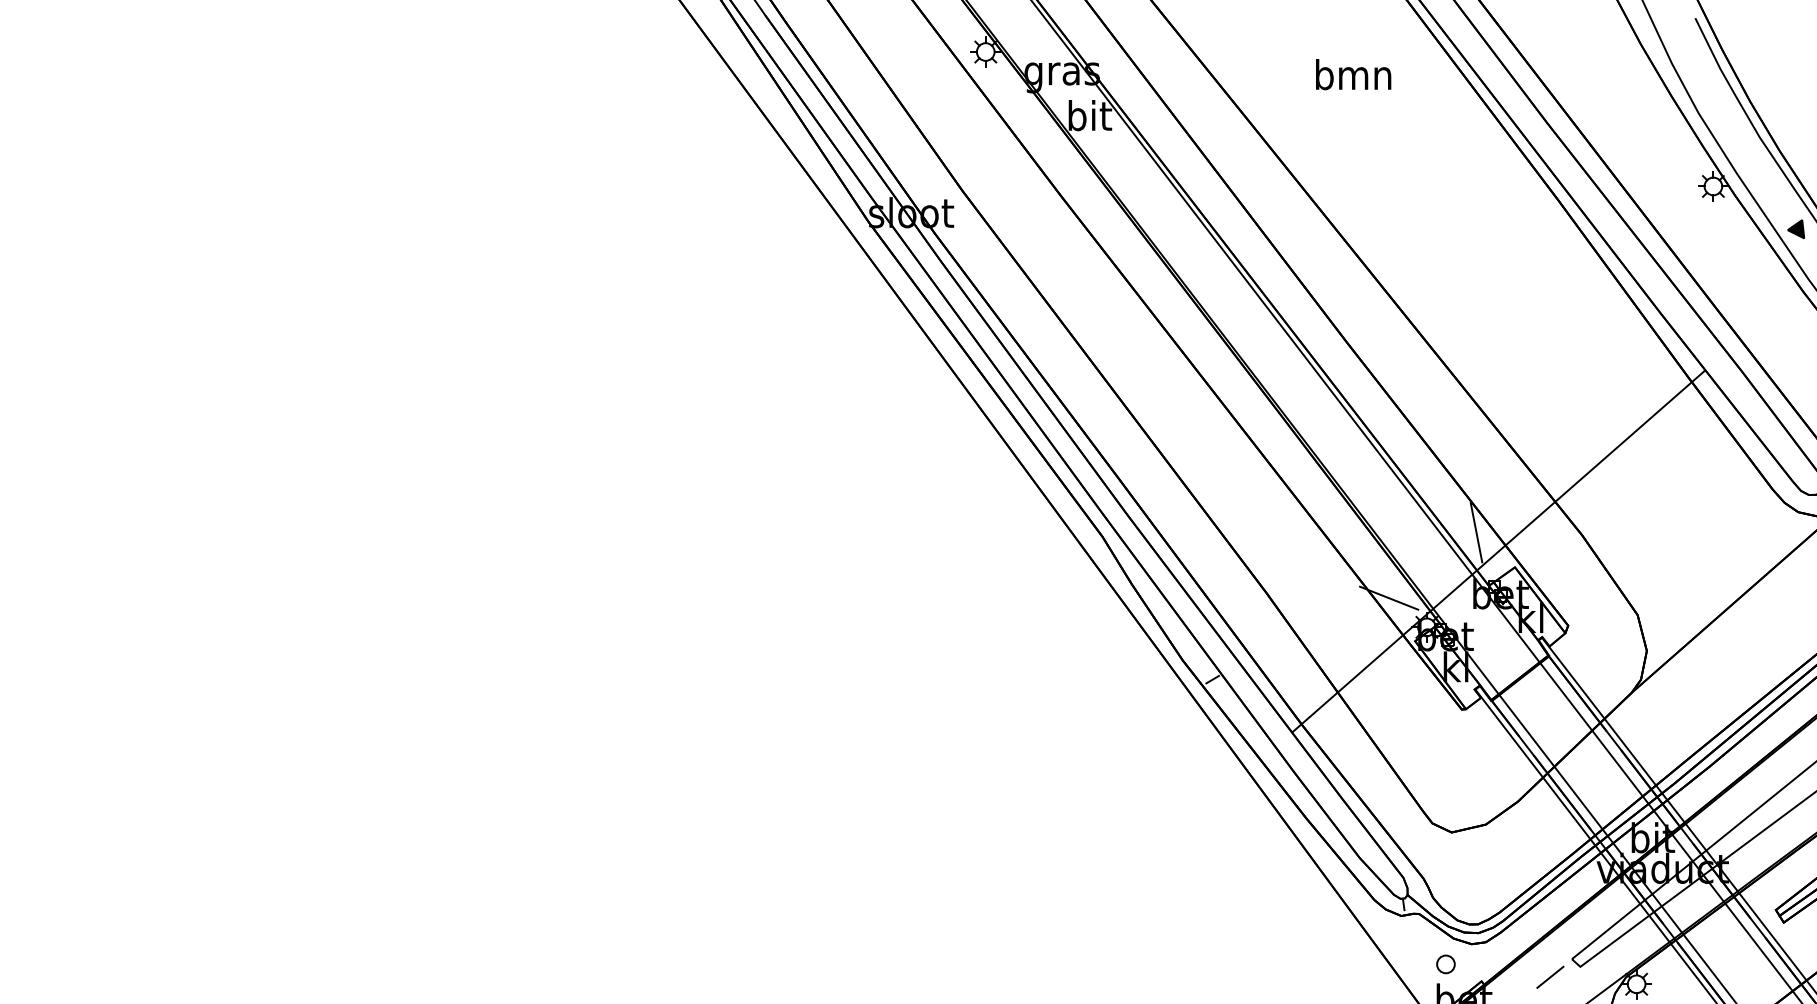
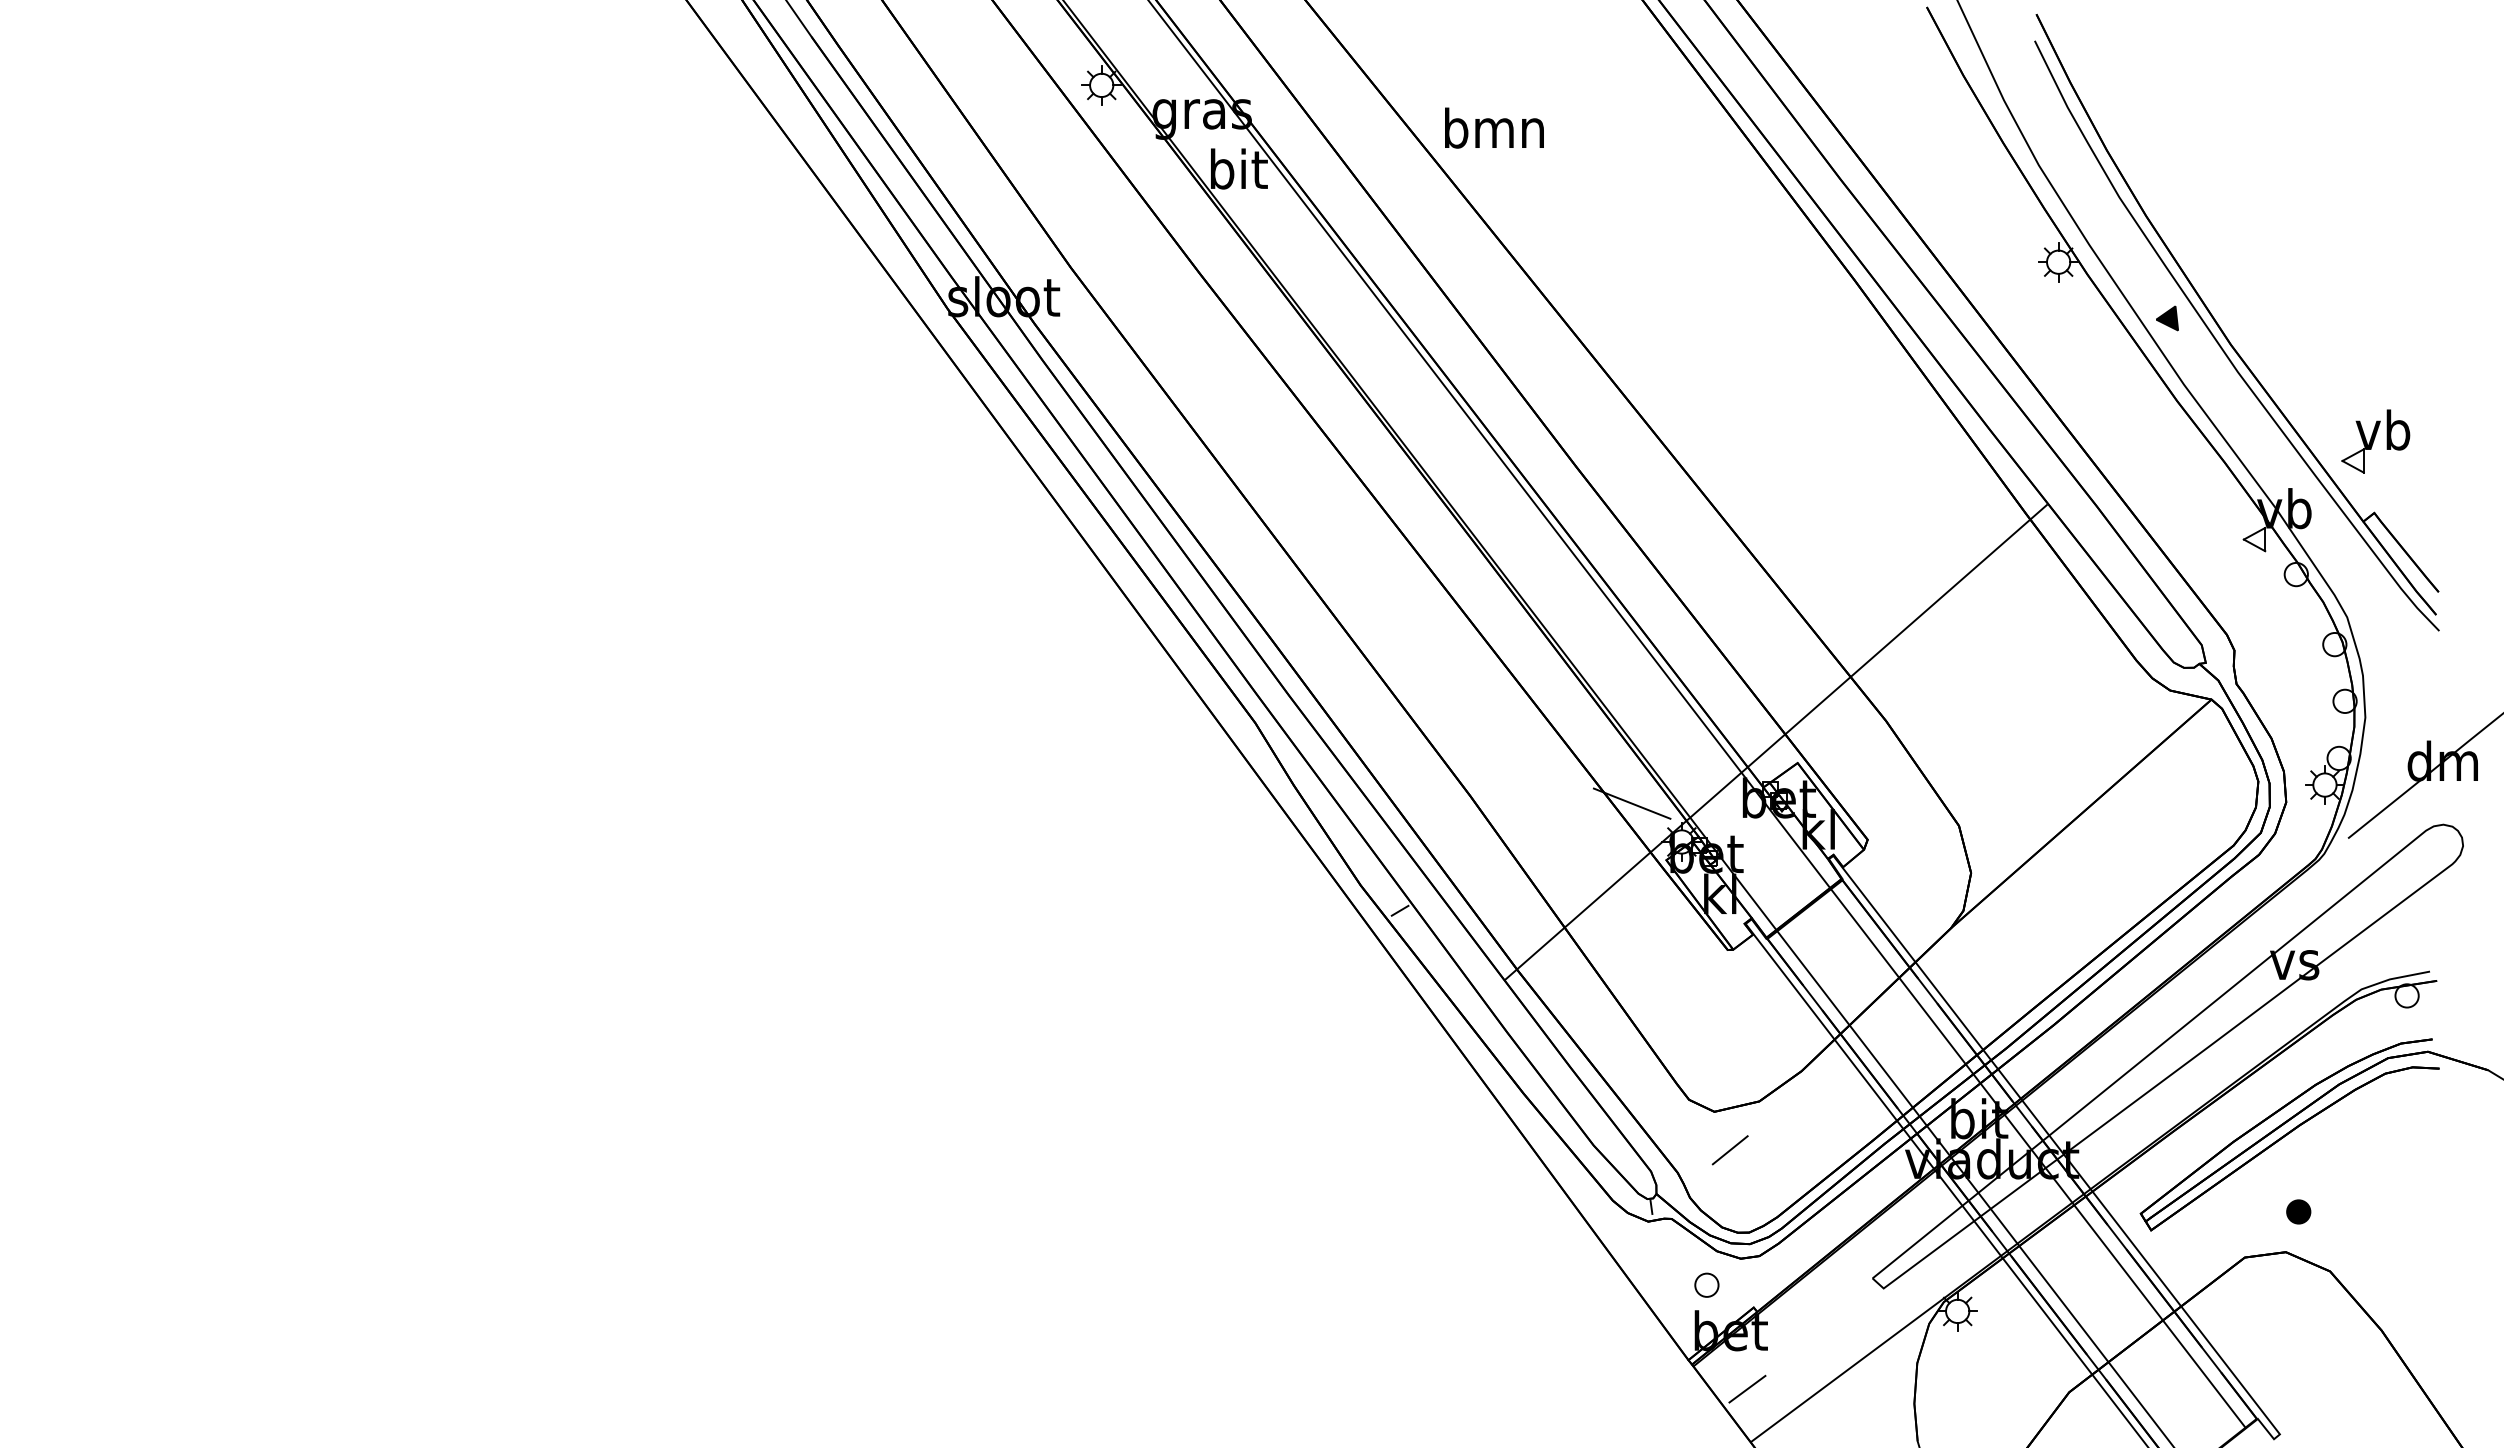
text: (1353, 74) -> (1494, 127), moved
line: (1476, 532) -> (1746, 717), removed
line: (1549, 977) -> (1729, 1150), moved

